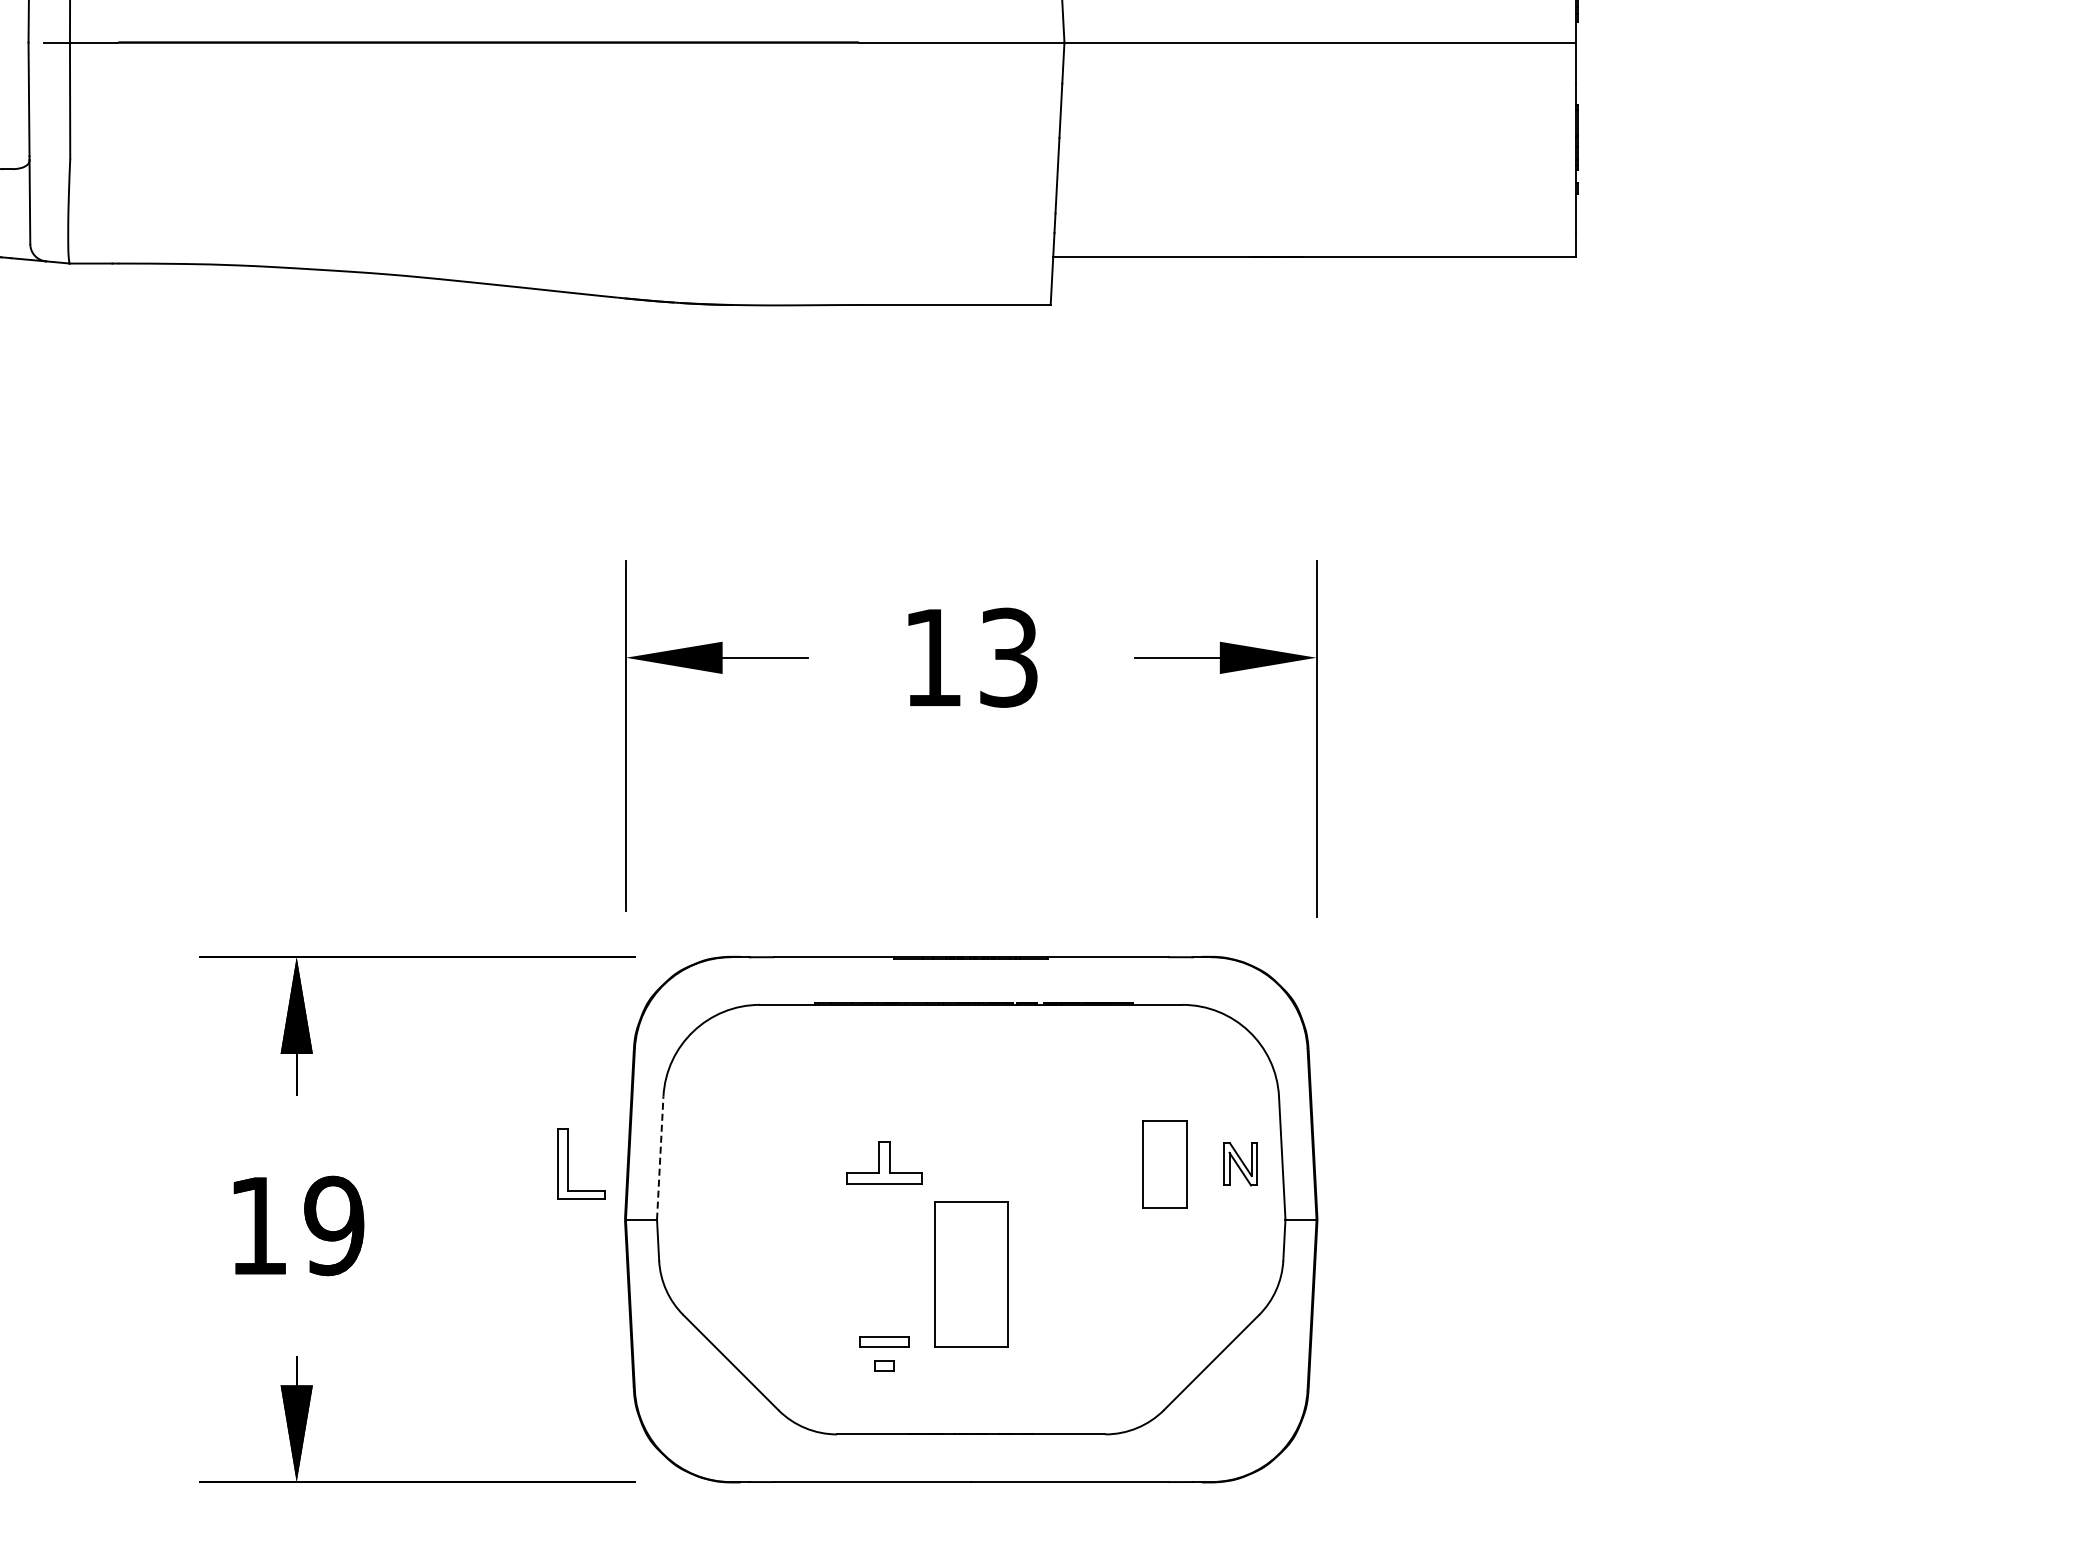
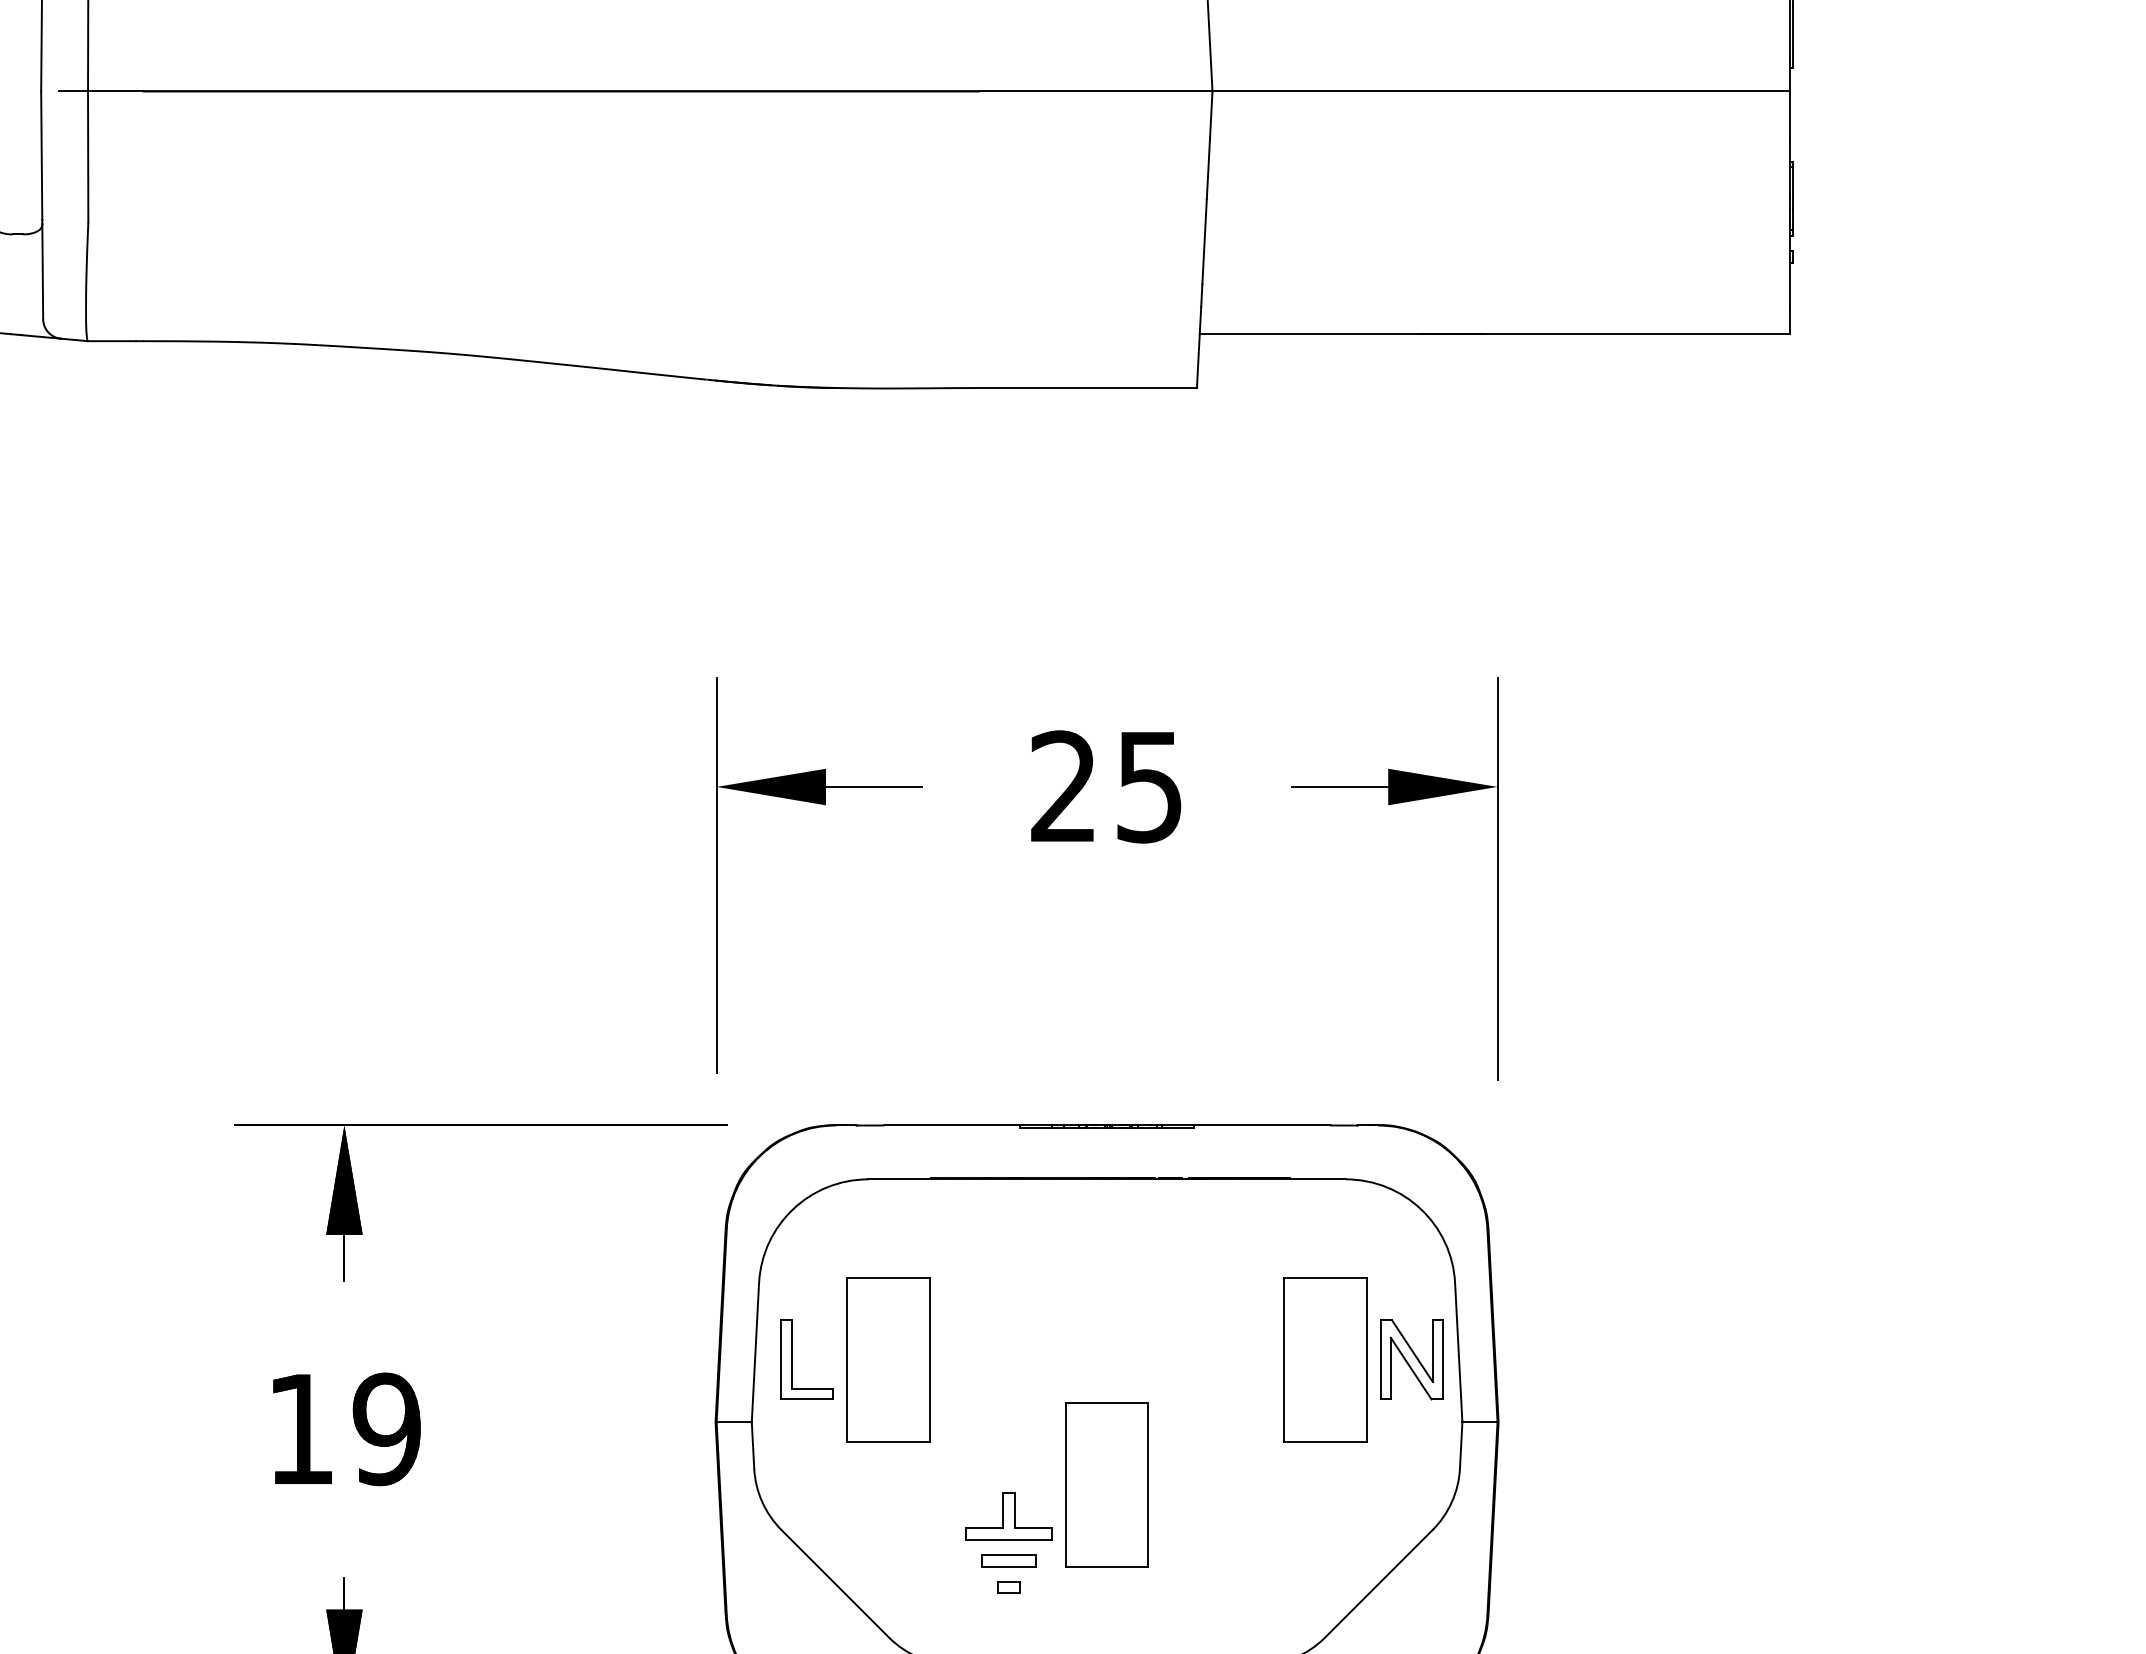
text: (970, 657) -> (1106, 786), 13 -> 25
line: (660, 1158) -> (755, 1353), dashed -> solid
part: (884, 1162) -> (1009, 1515), moved
part: (568, 1163) -> (791, 1358), moved
part: (777, 1164) -> (888, 1359), added
part: (1164, 1164) -> (1325, 1359), size x1.67
part: (1240, 1164) -> (1411, 1359), size x1.67

